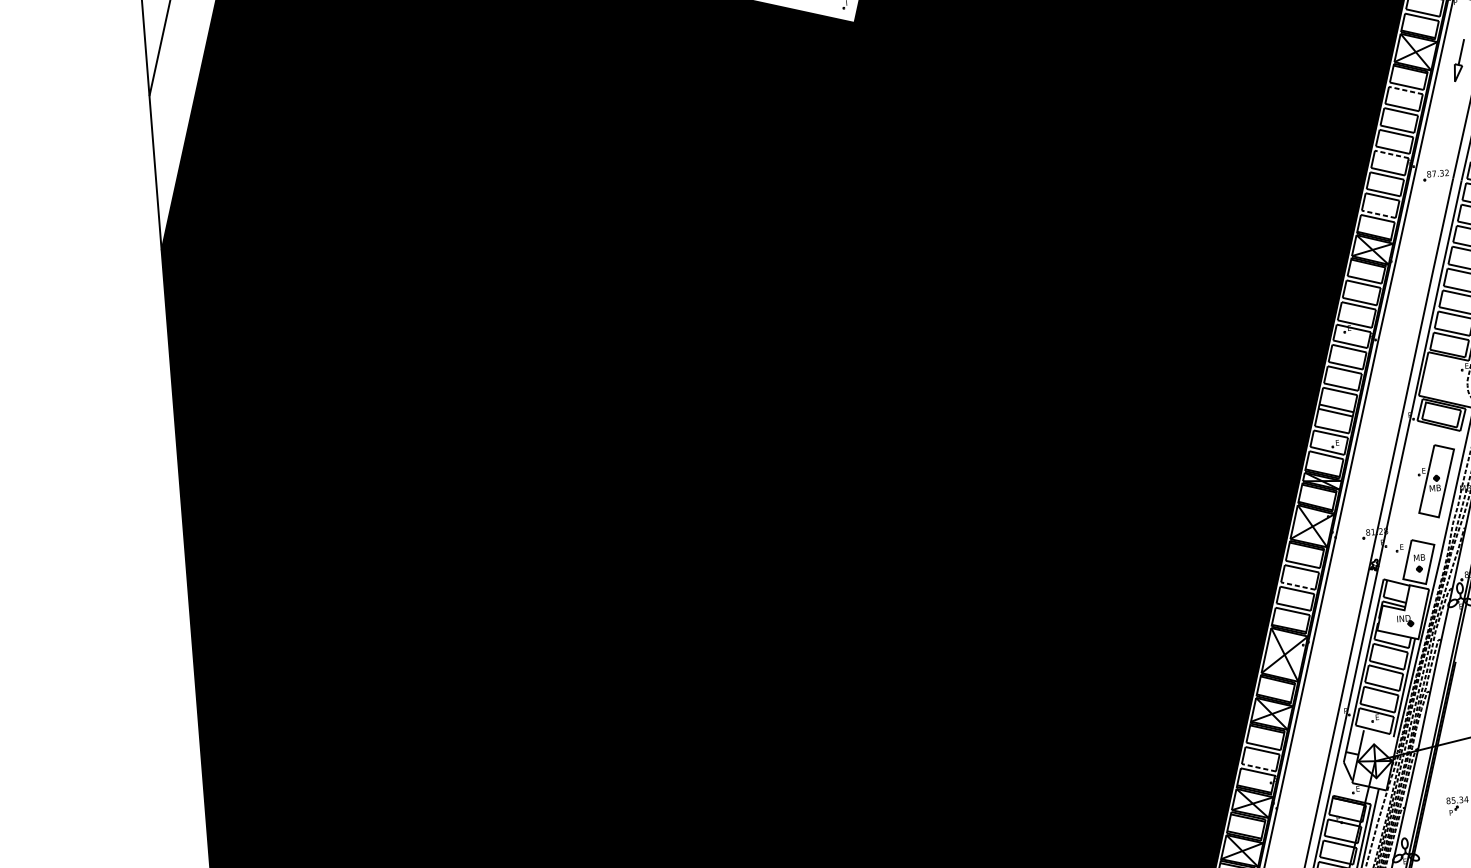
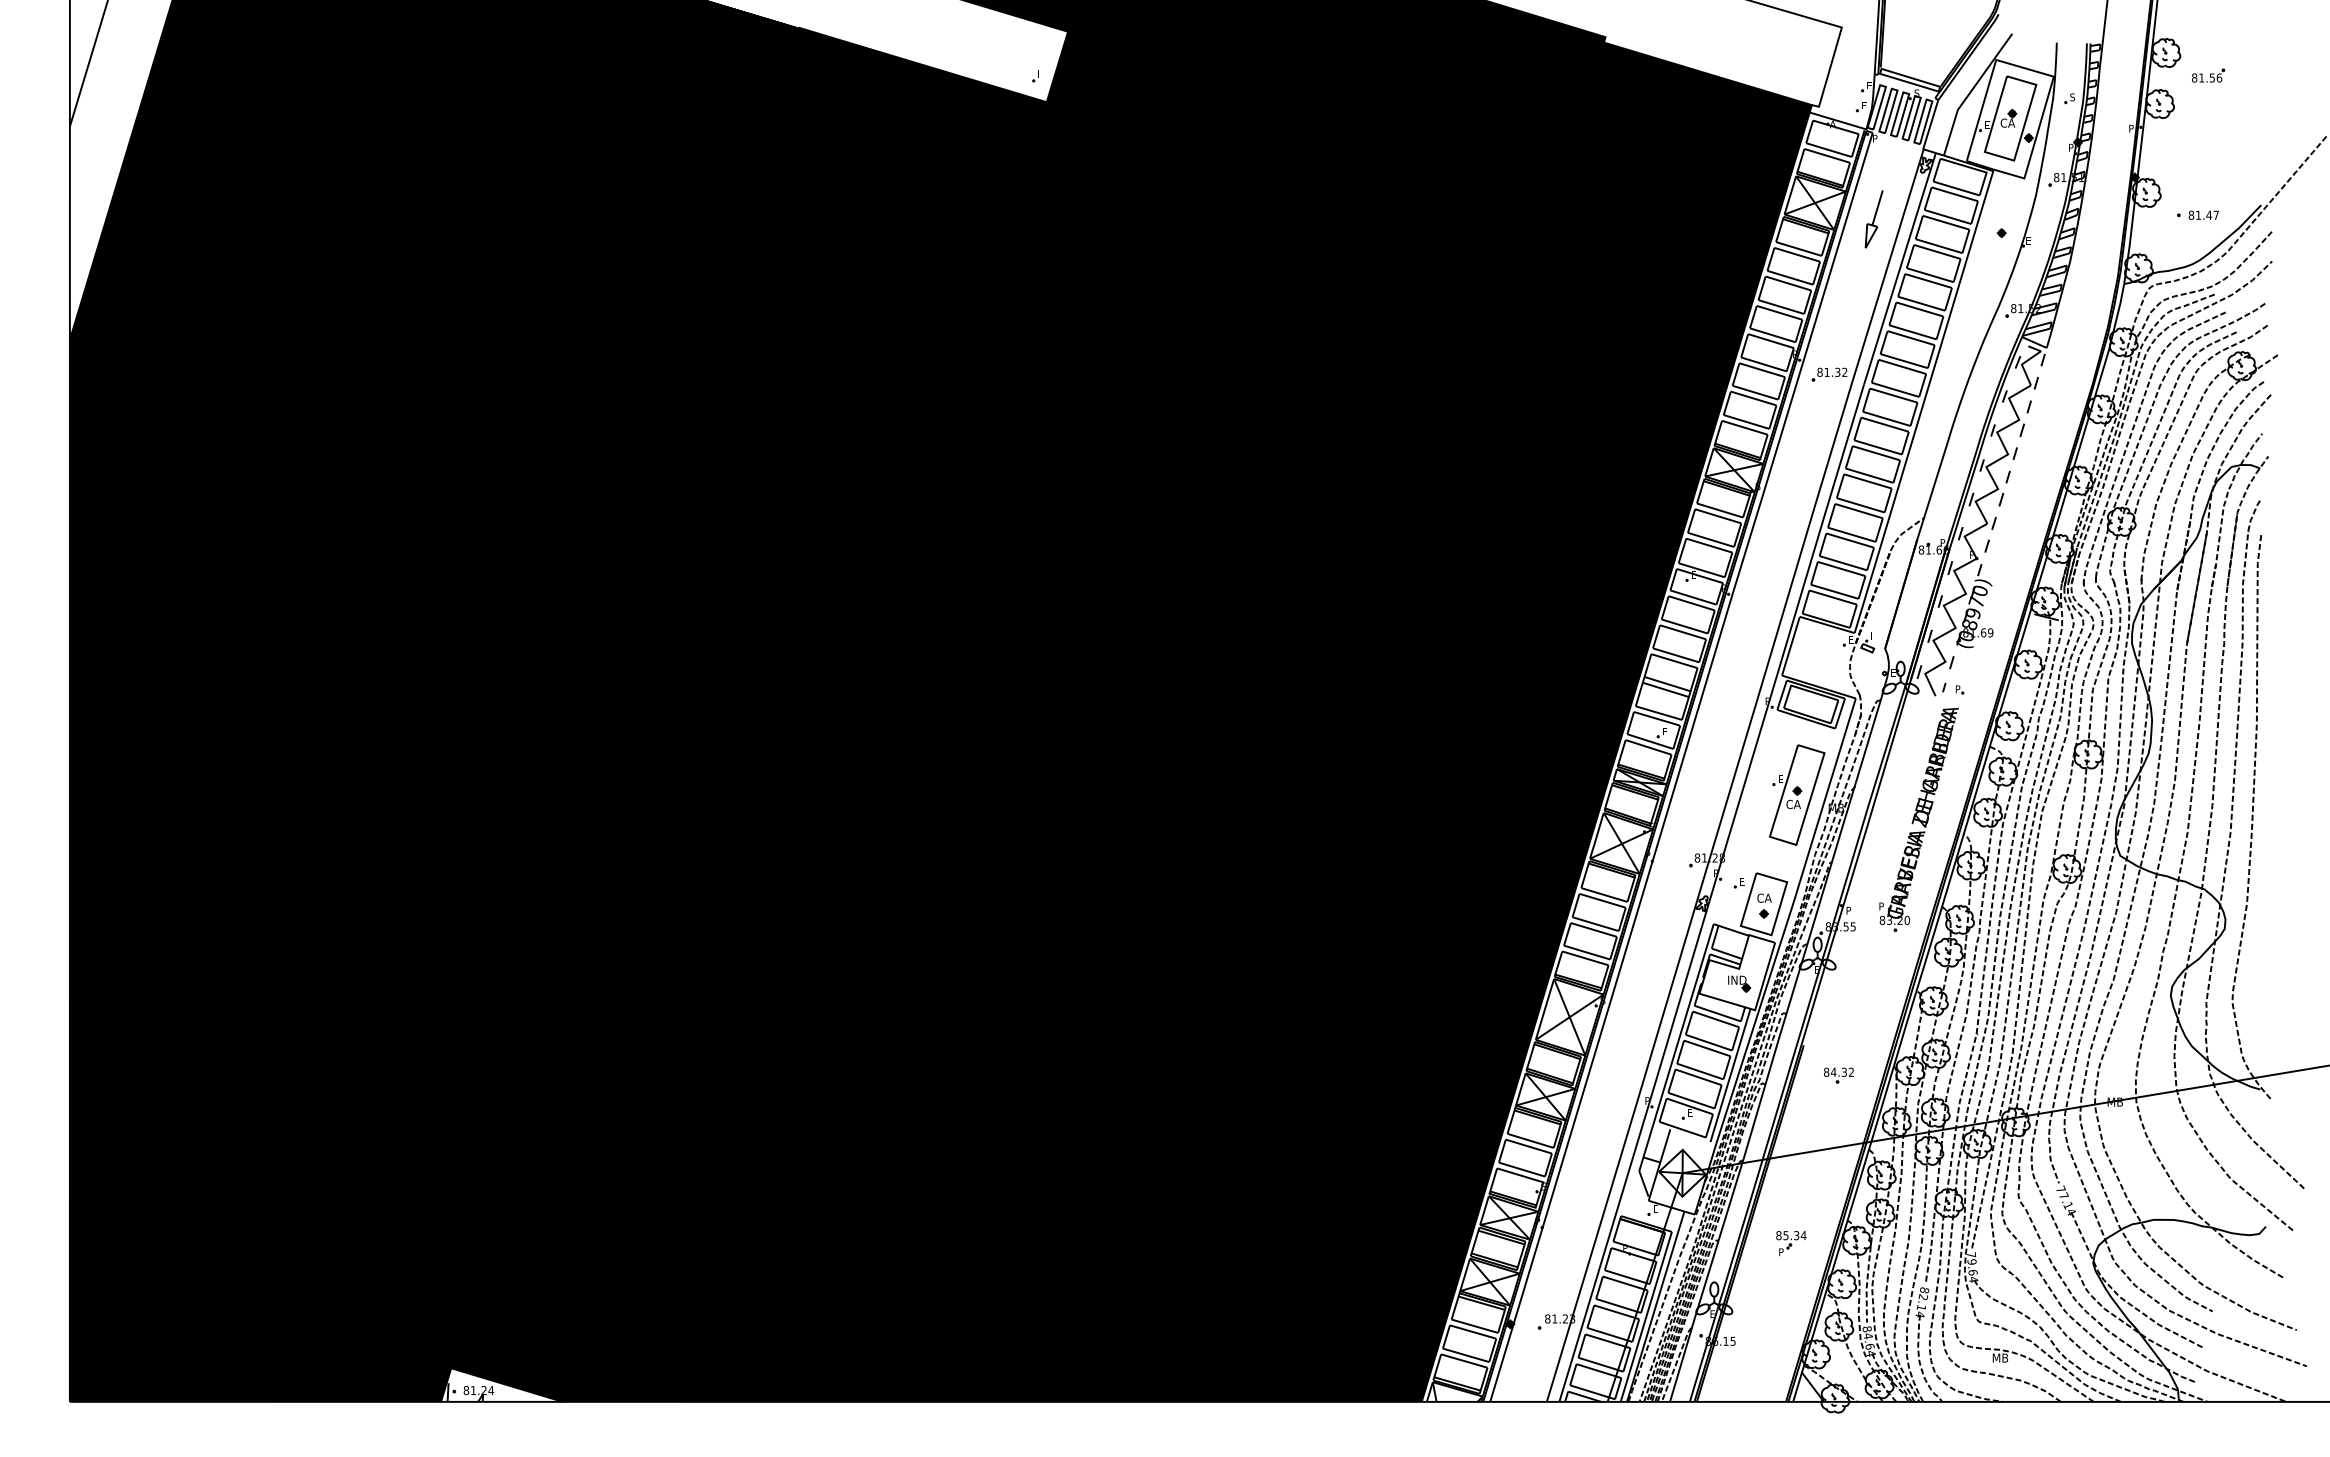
line: (1406, 90) -> (1797, 254), dashed -> solid
line: (1392, 154) -> (1771, 341), dashed -> solid
text: (1433, 173) -> (1826, 371), 87.32 -> 81.32
line: (1378, 213) -> (1746, 421), dashed -> solid
text: (1435, 488) -> (1794, 804), MB -> CA
text: (1418, 557) -> (1764, 897), MB -> CA
line: (1298, 586) -> (1595, 924), dashed -> solid
line: (1258, 767) -> (1521, 1169), dashed -> solid

